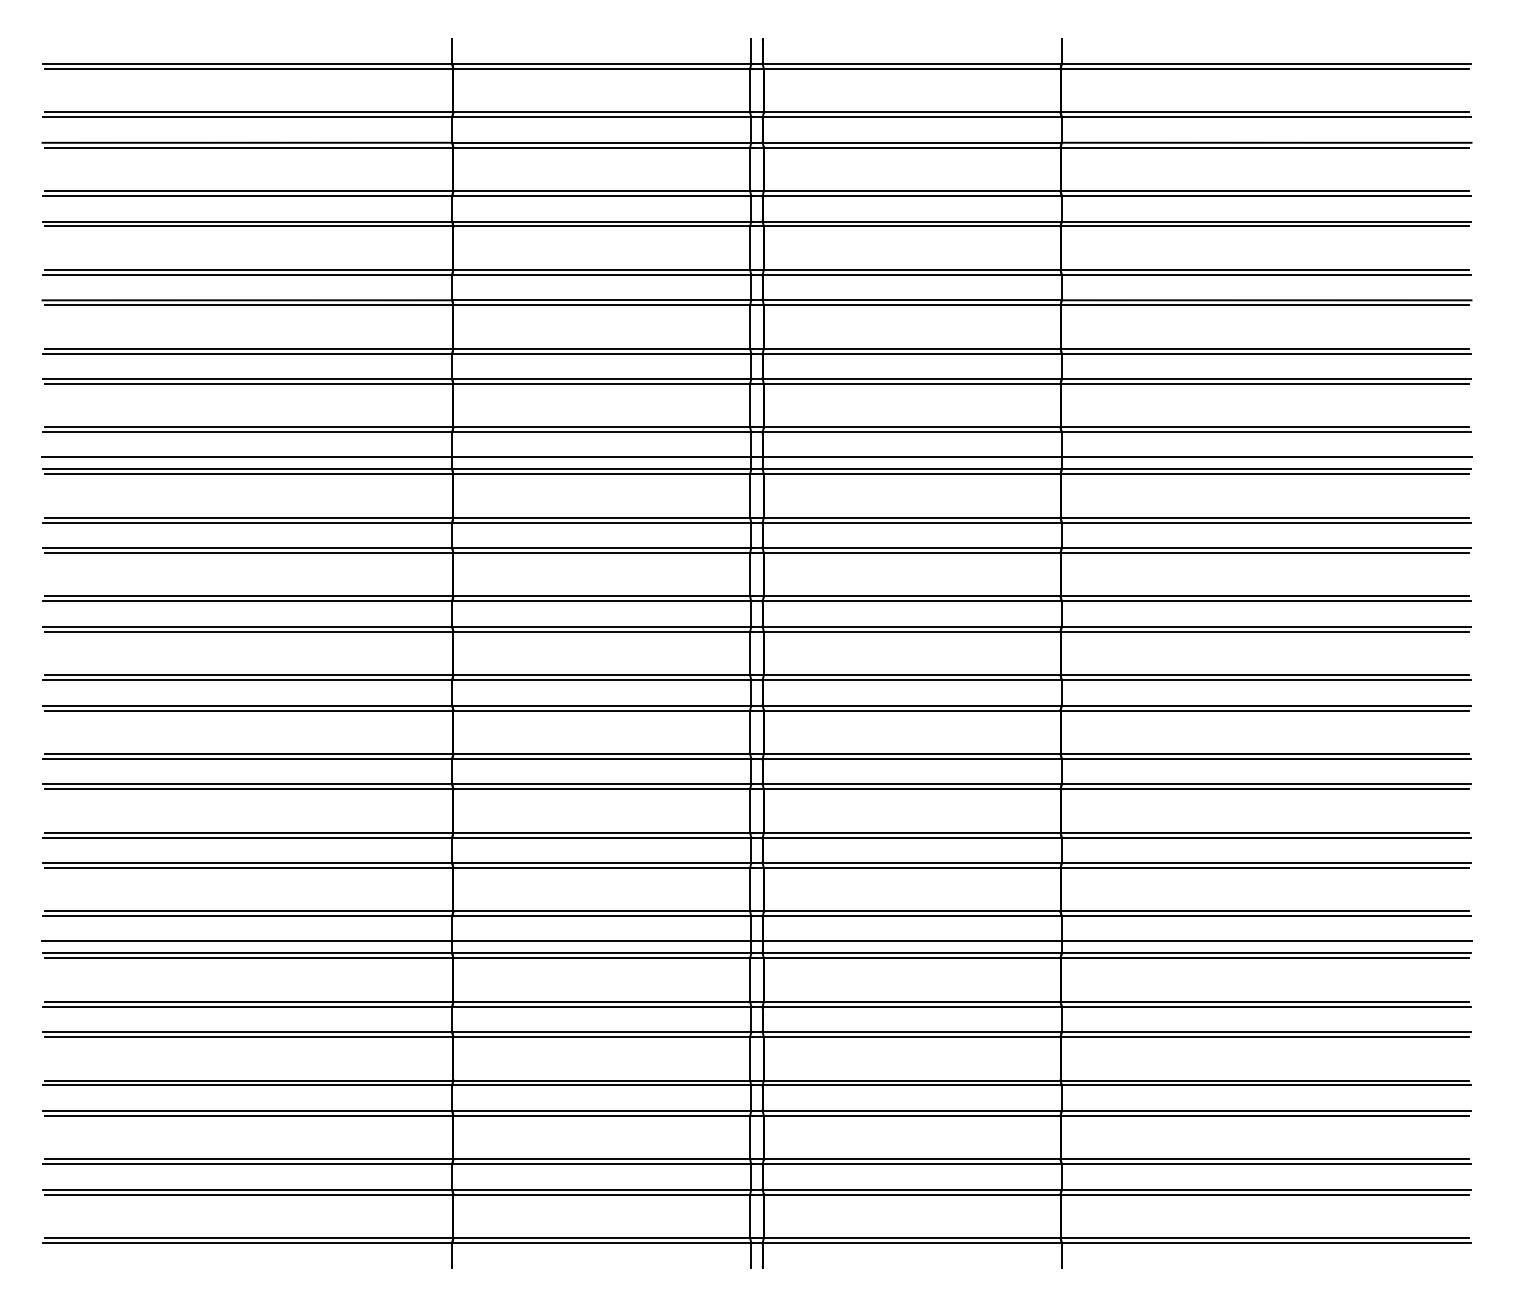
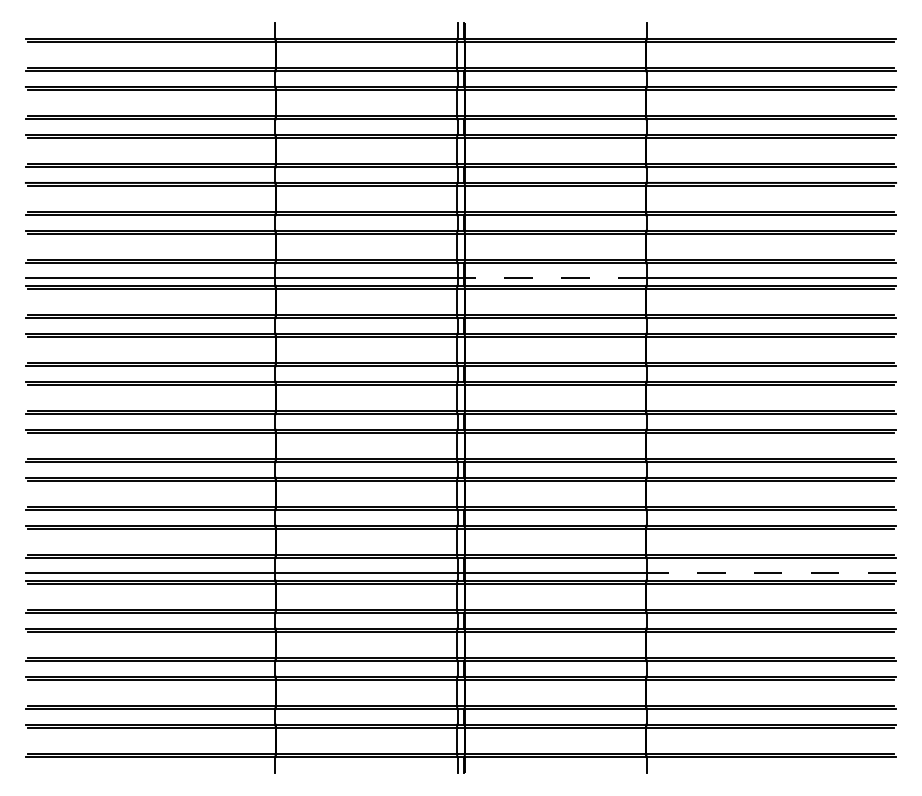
line: (912, 457) -> (555, 278), solid -> dashed
line: (1266, 940) -> (771, 572), solid -> dashed

